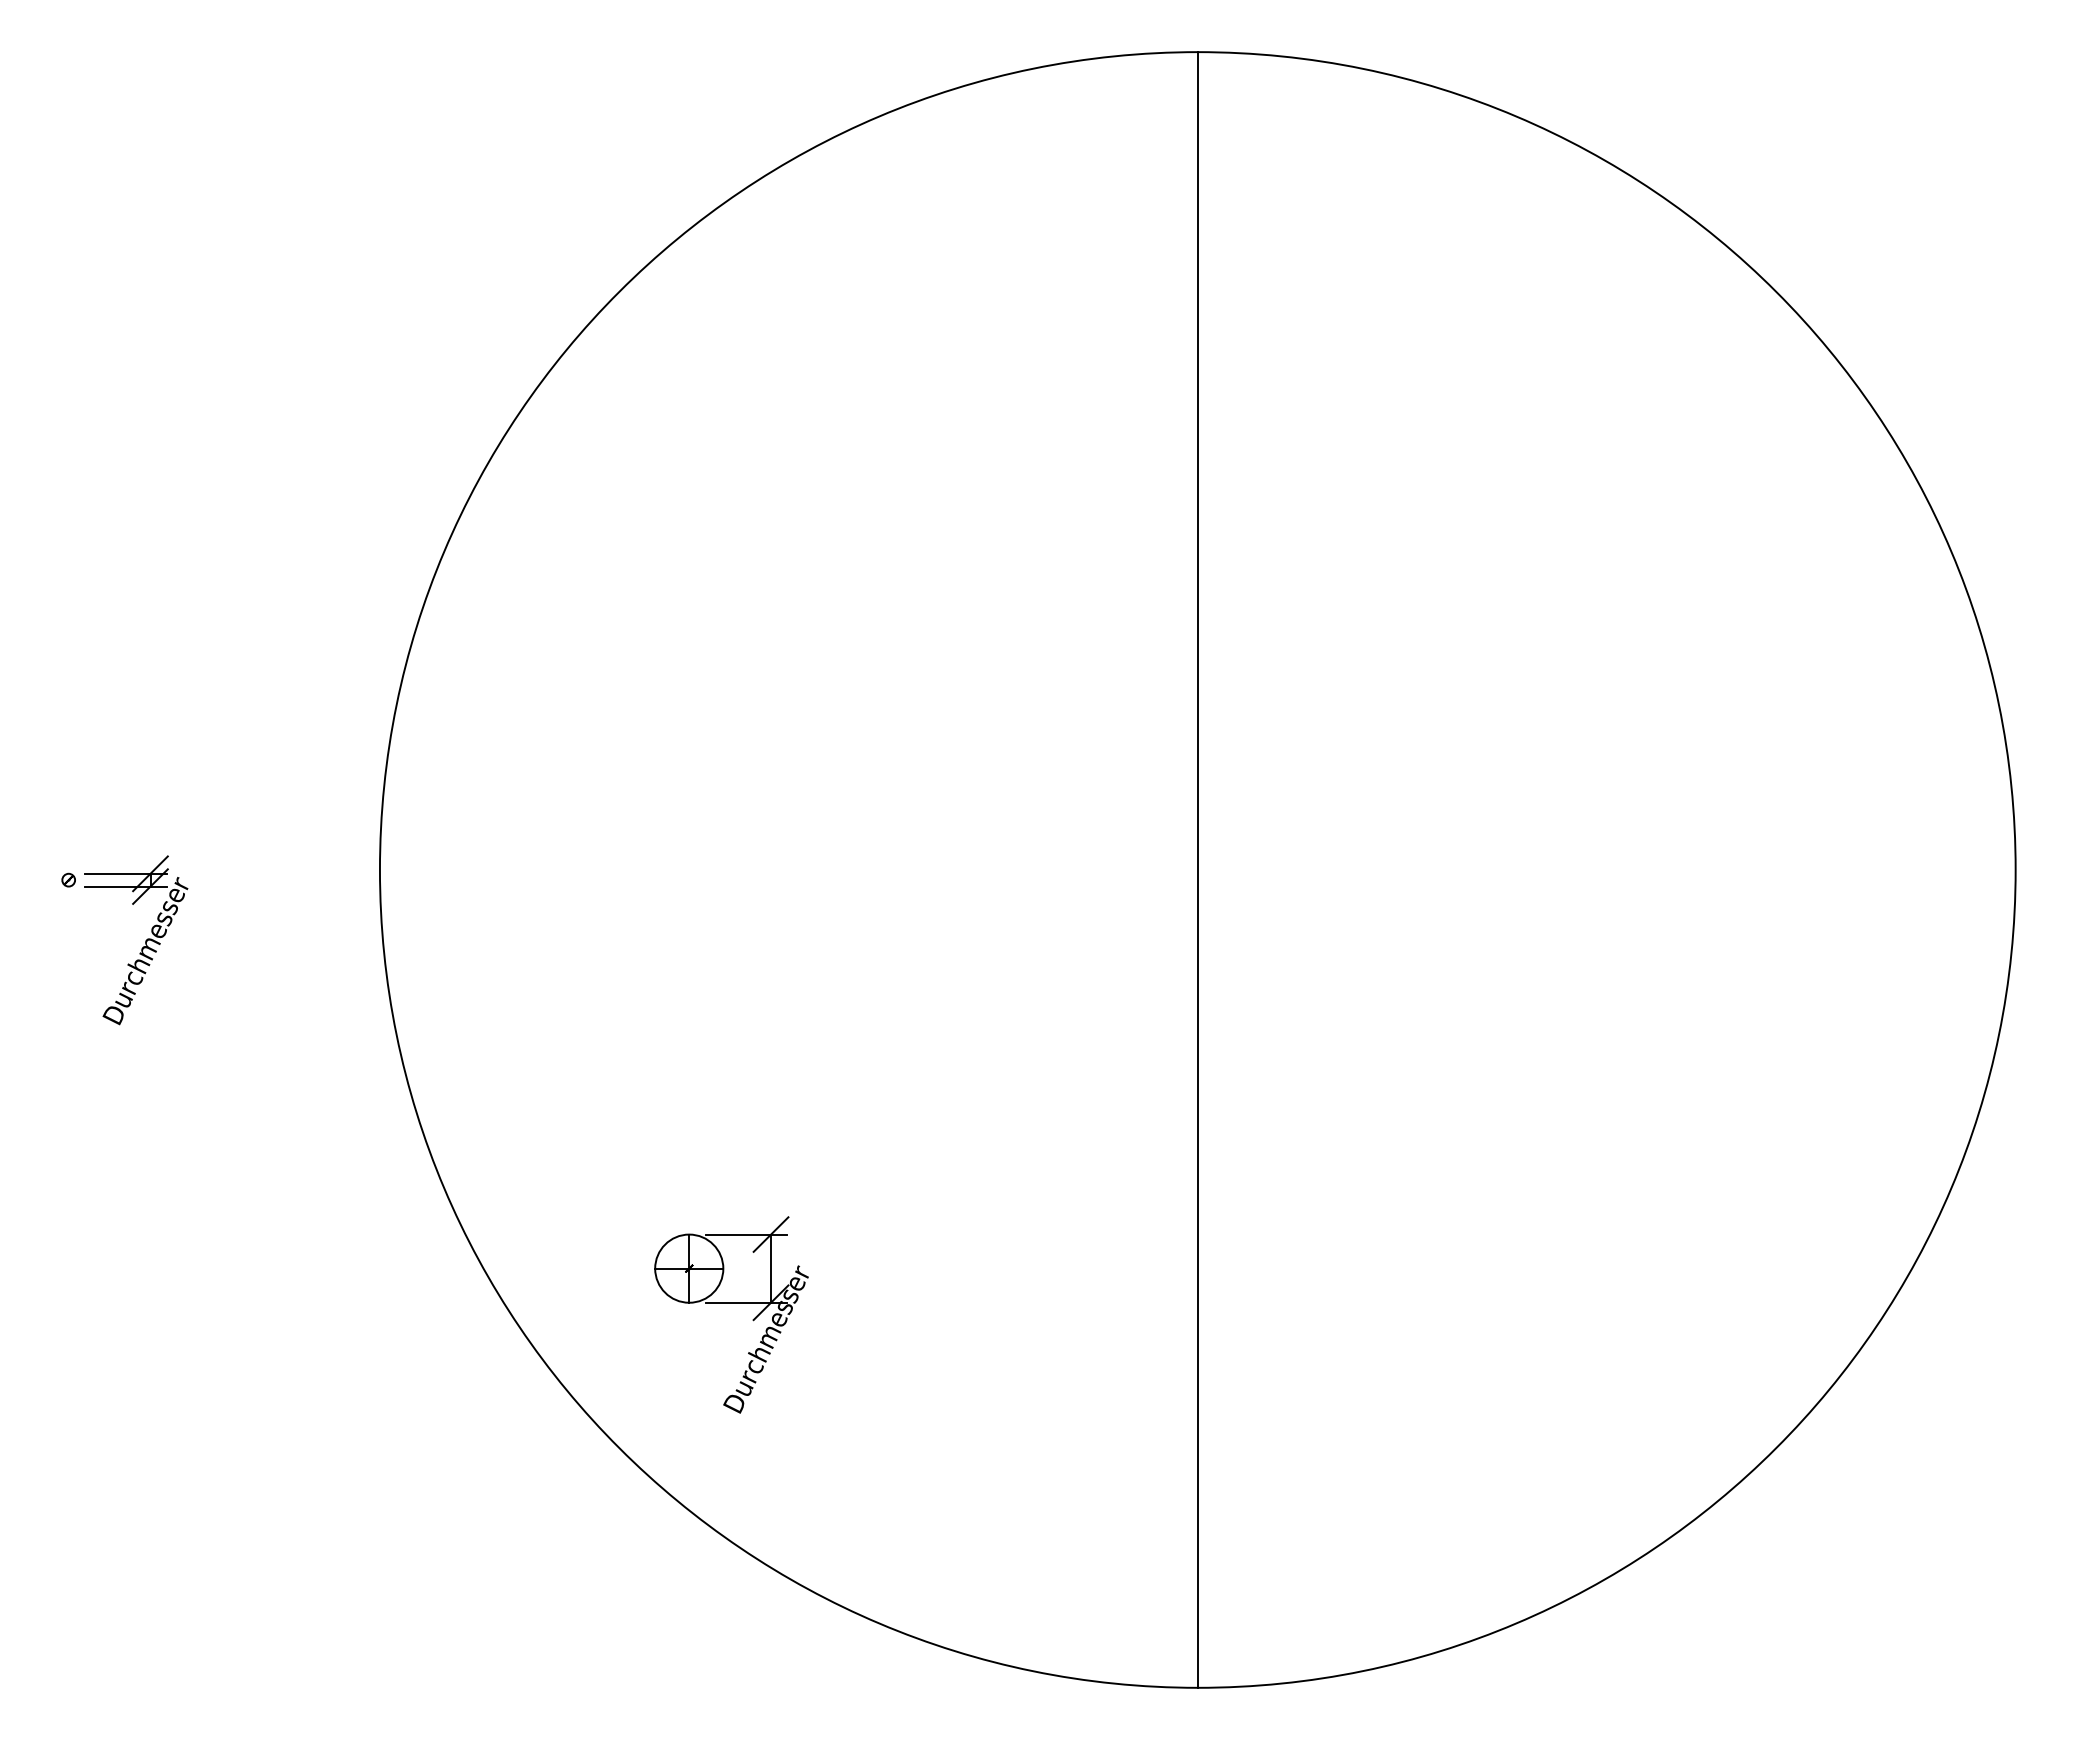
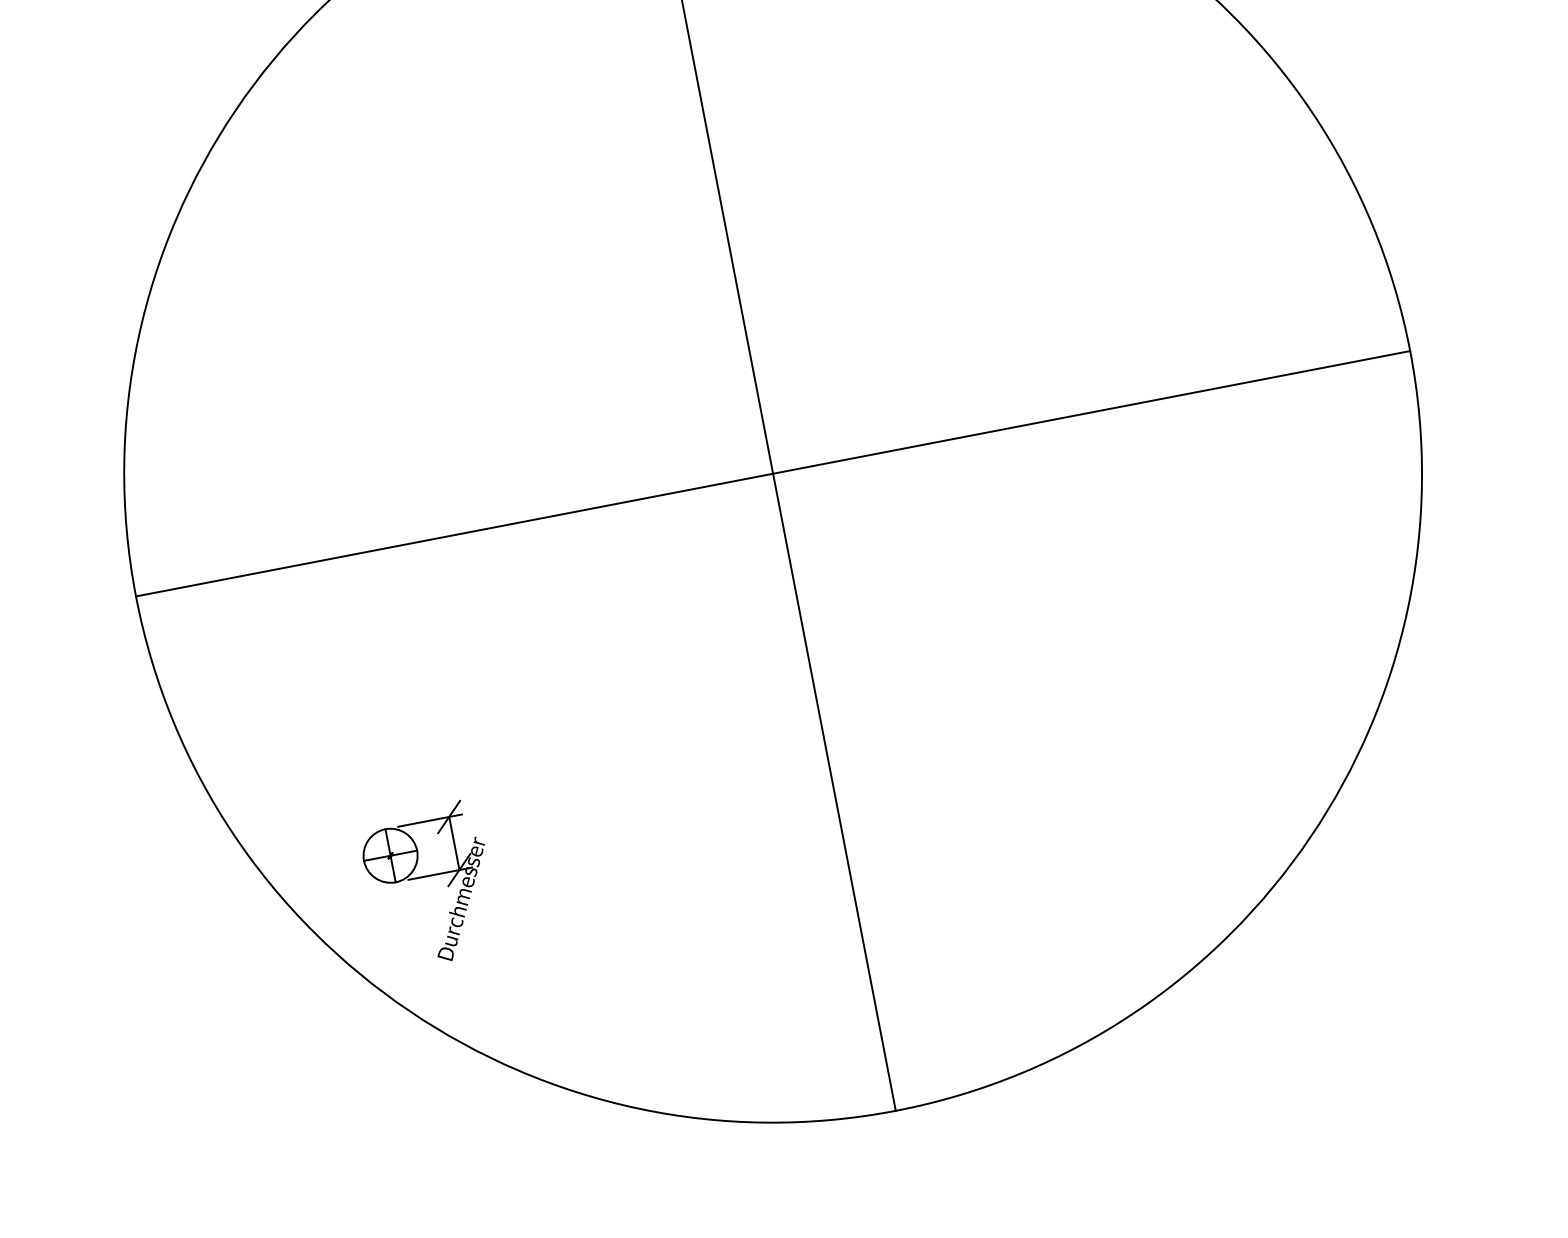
line: (1197, 869) -> (772, 473), added
part: (731, 1303) -> (428, 876), moved

